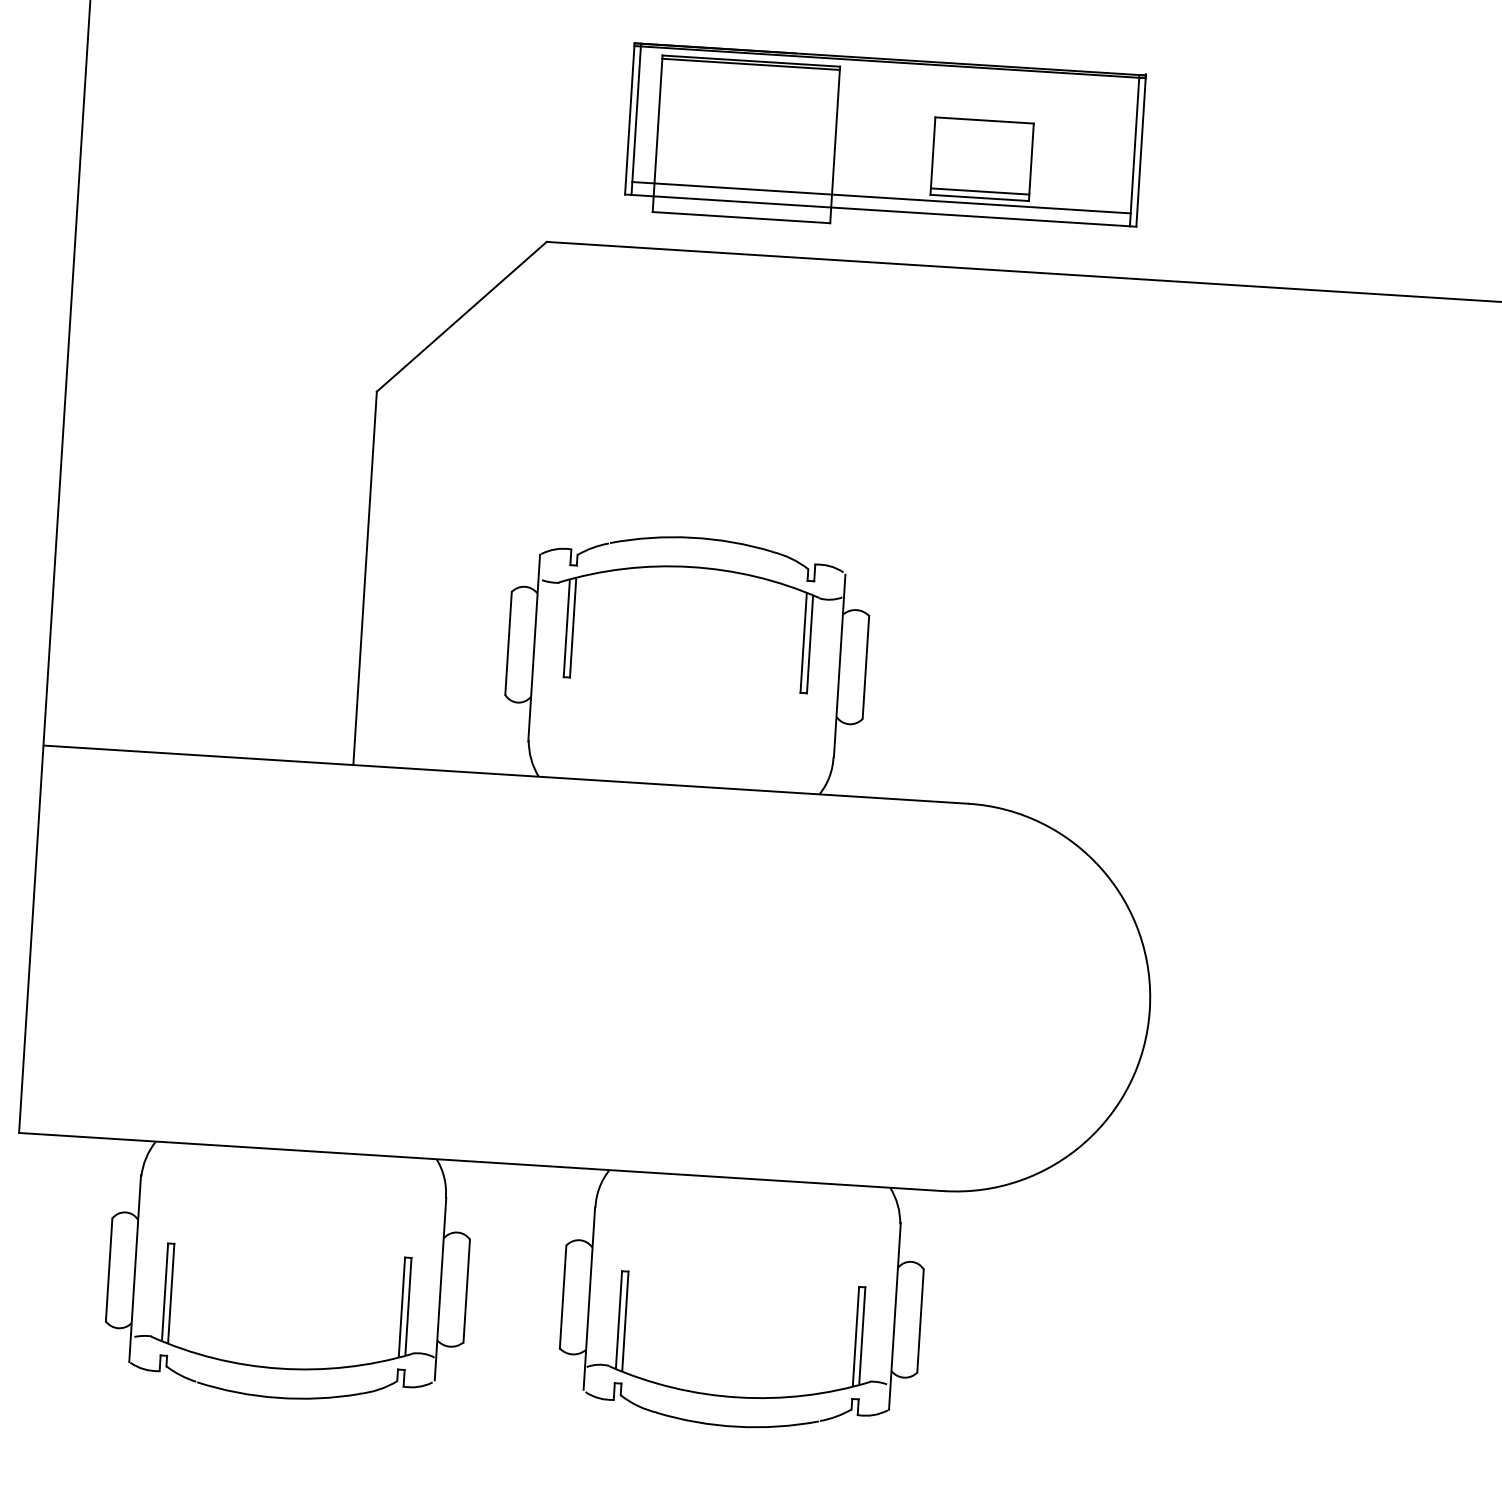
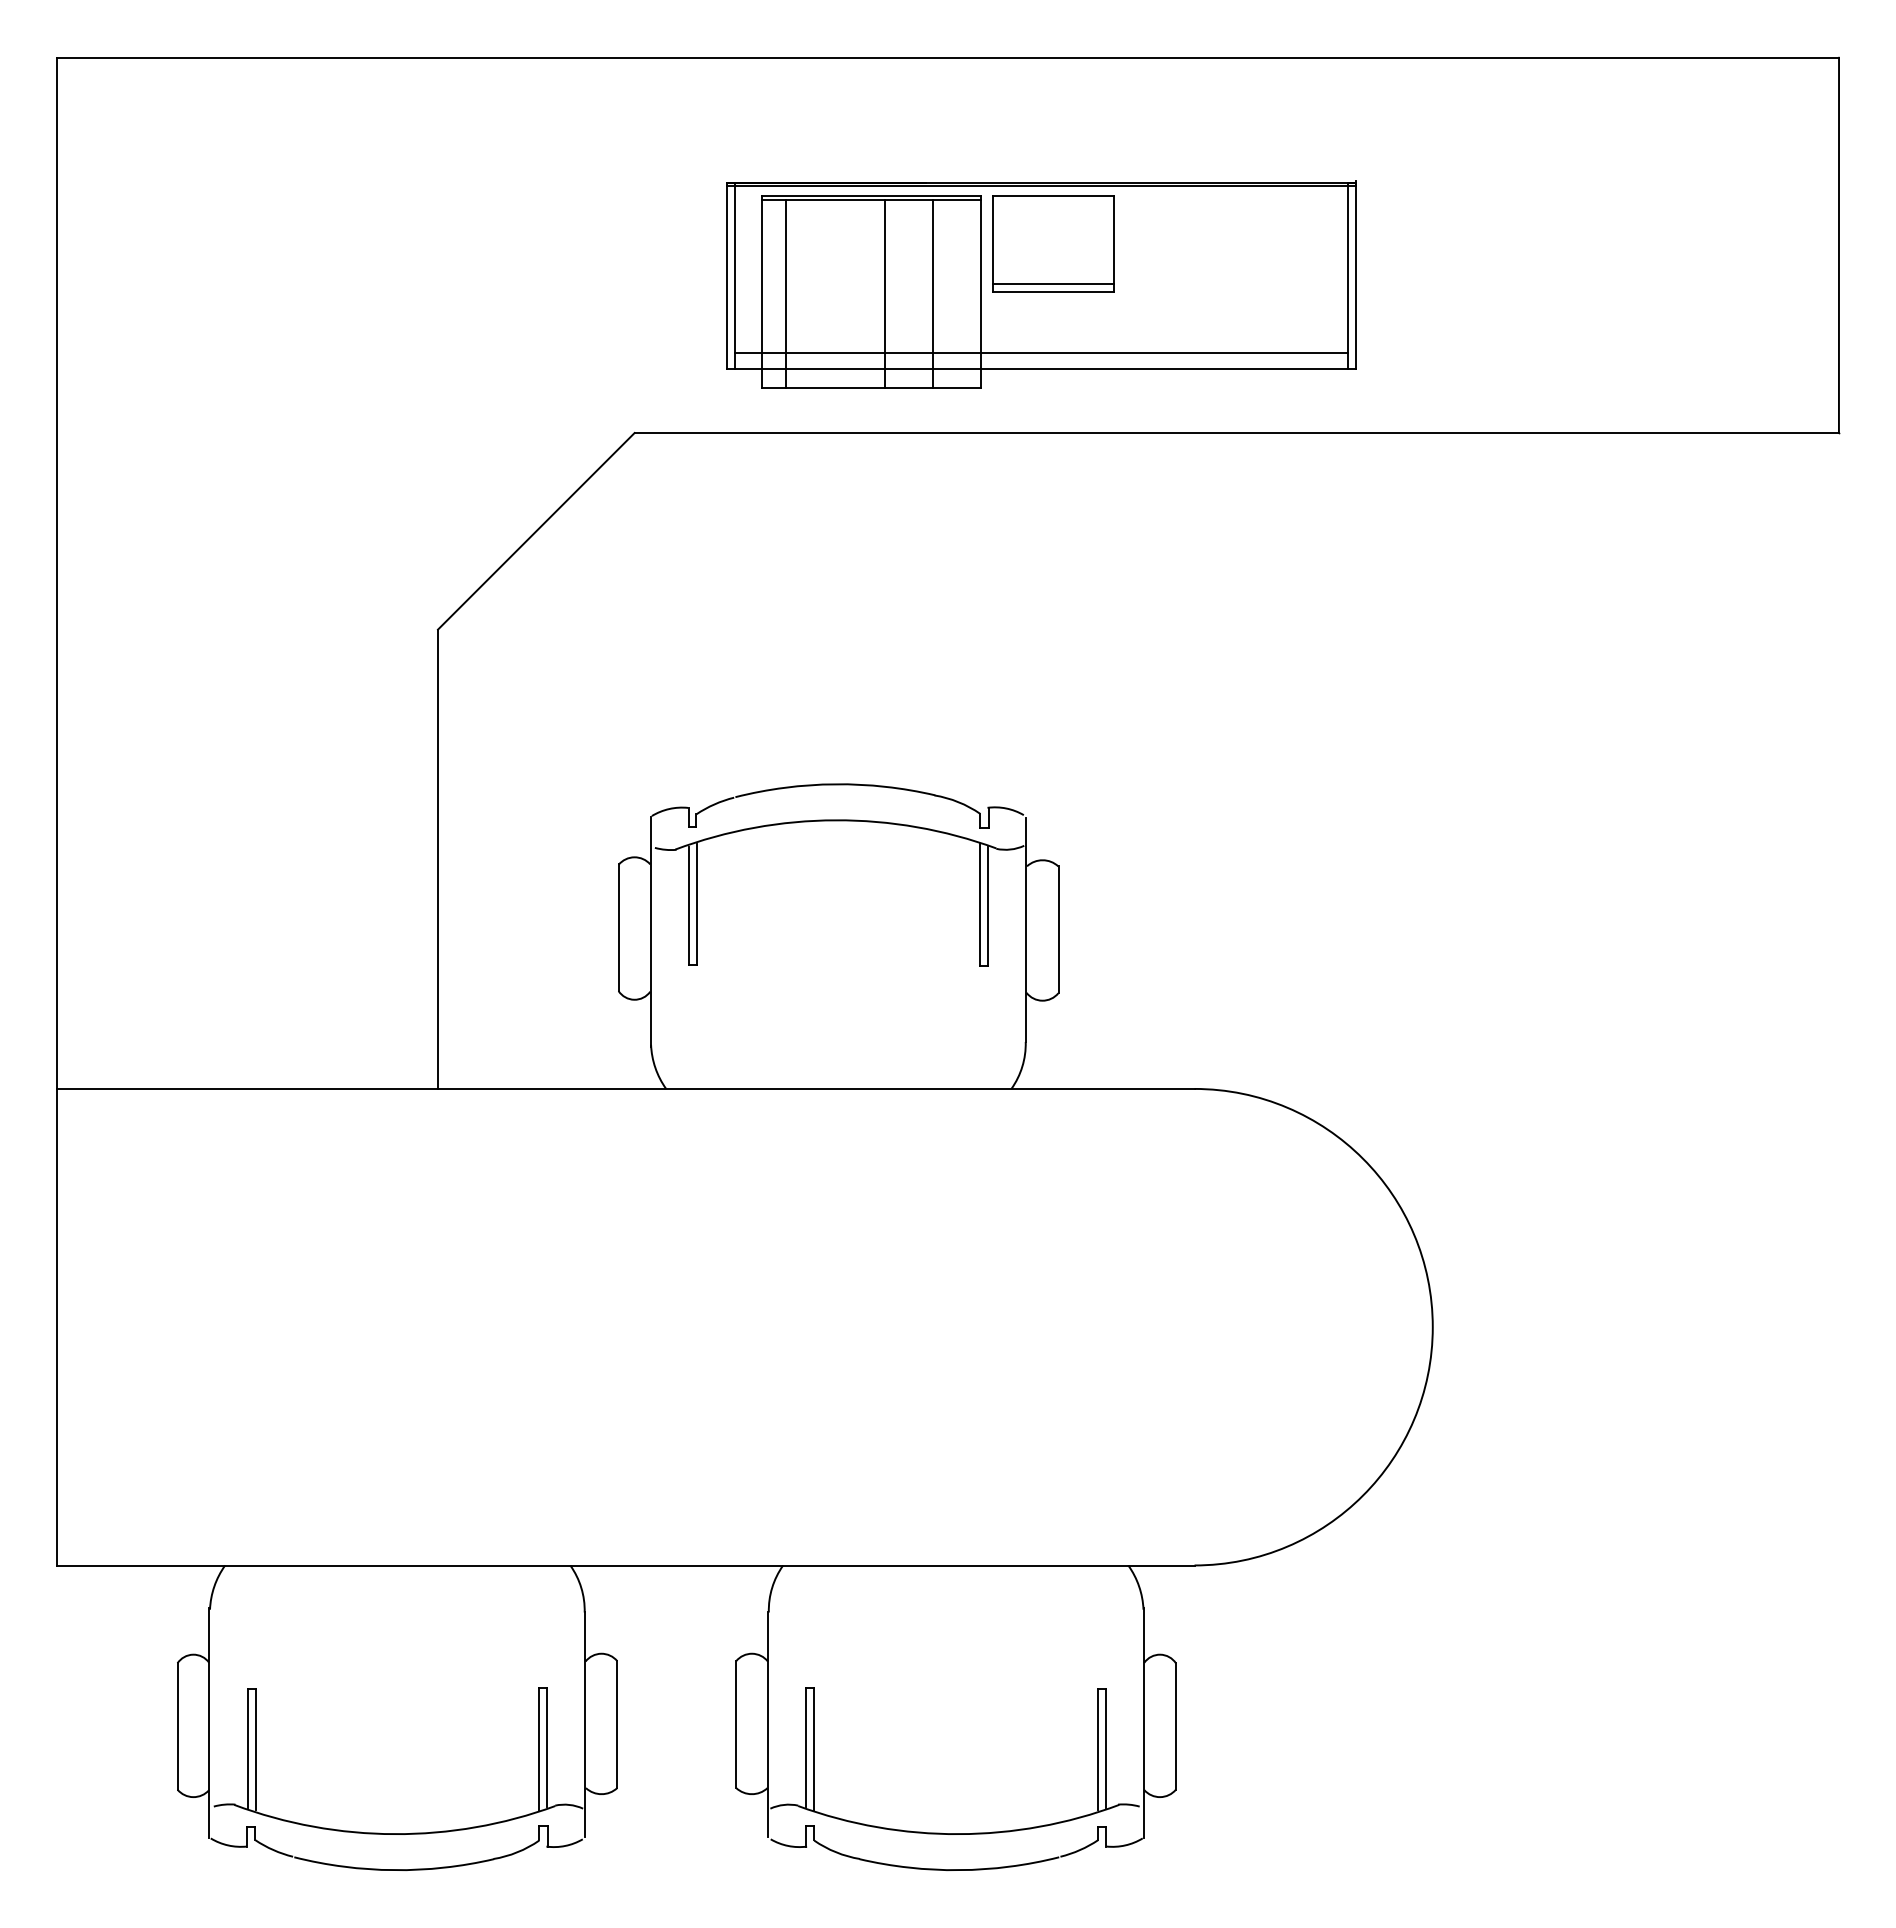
line: (677, 136) -> (786, 293), added
line: (757, 141) -> (885, 293), added
line: (796, 143) -> (932, 293), added
part: (981, 158) -> (1053, 243), moved

